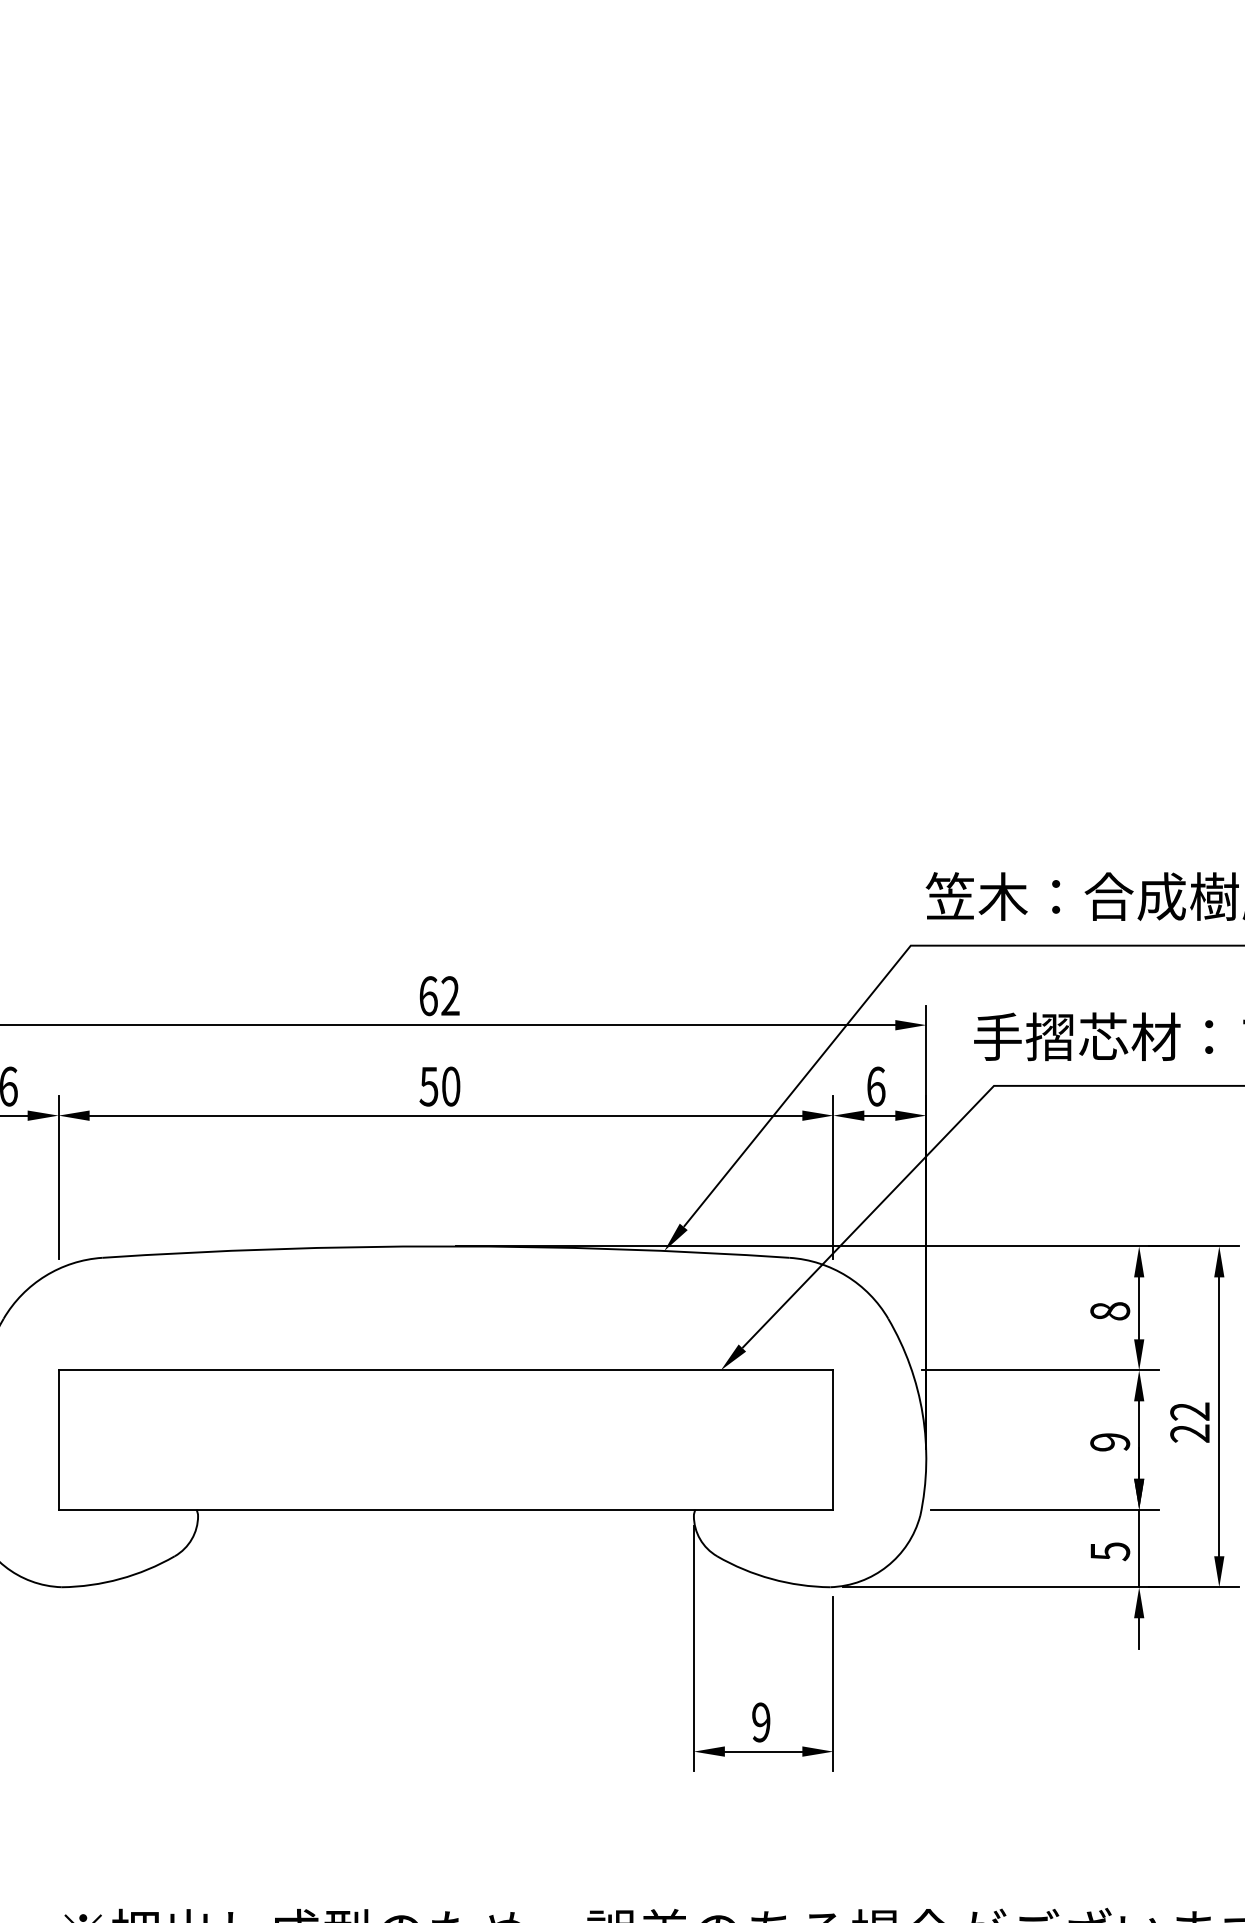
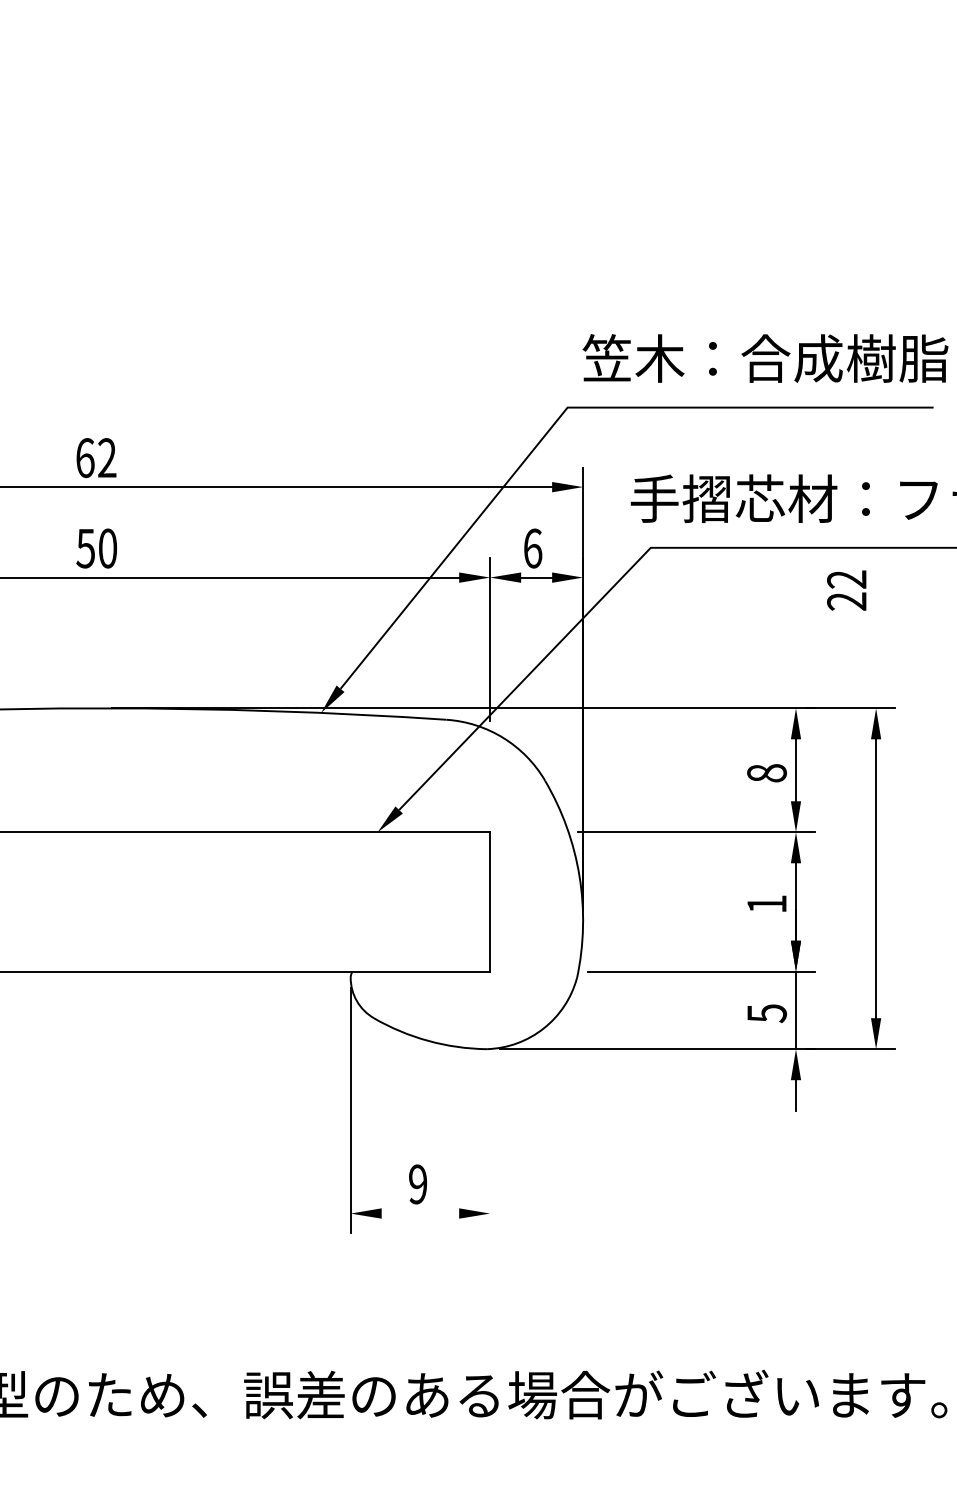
text: (1189, 1422) -> (846, 590), moved
text: (1110, 1442) -> (767, 904), 9 -> 1
line: (833, 1683) -> (490, 1145), removed
line: (763, 1751) -> (420, 1213), removed

